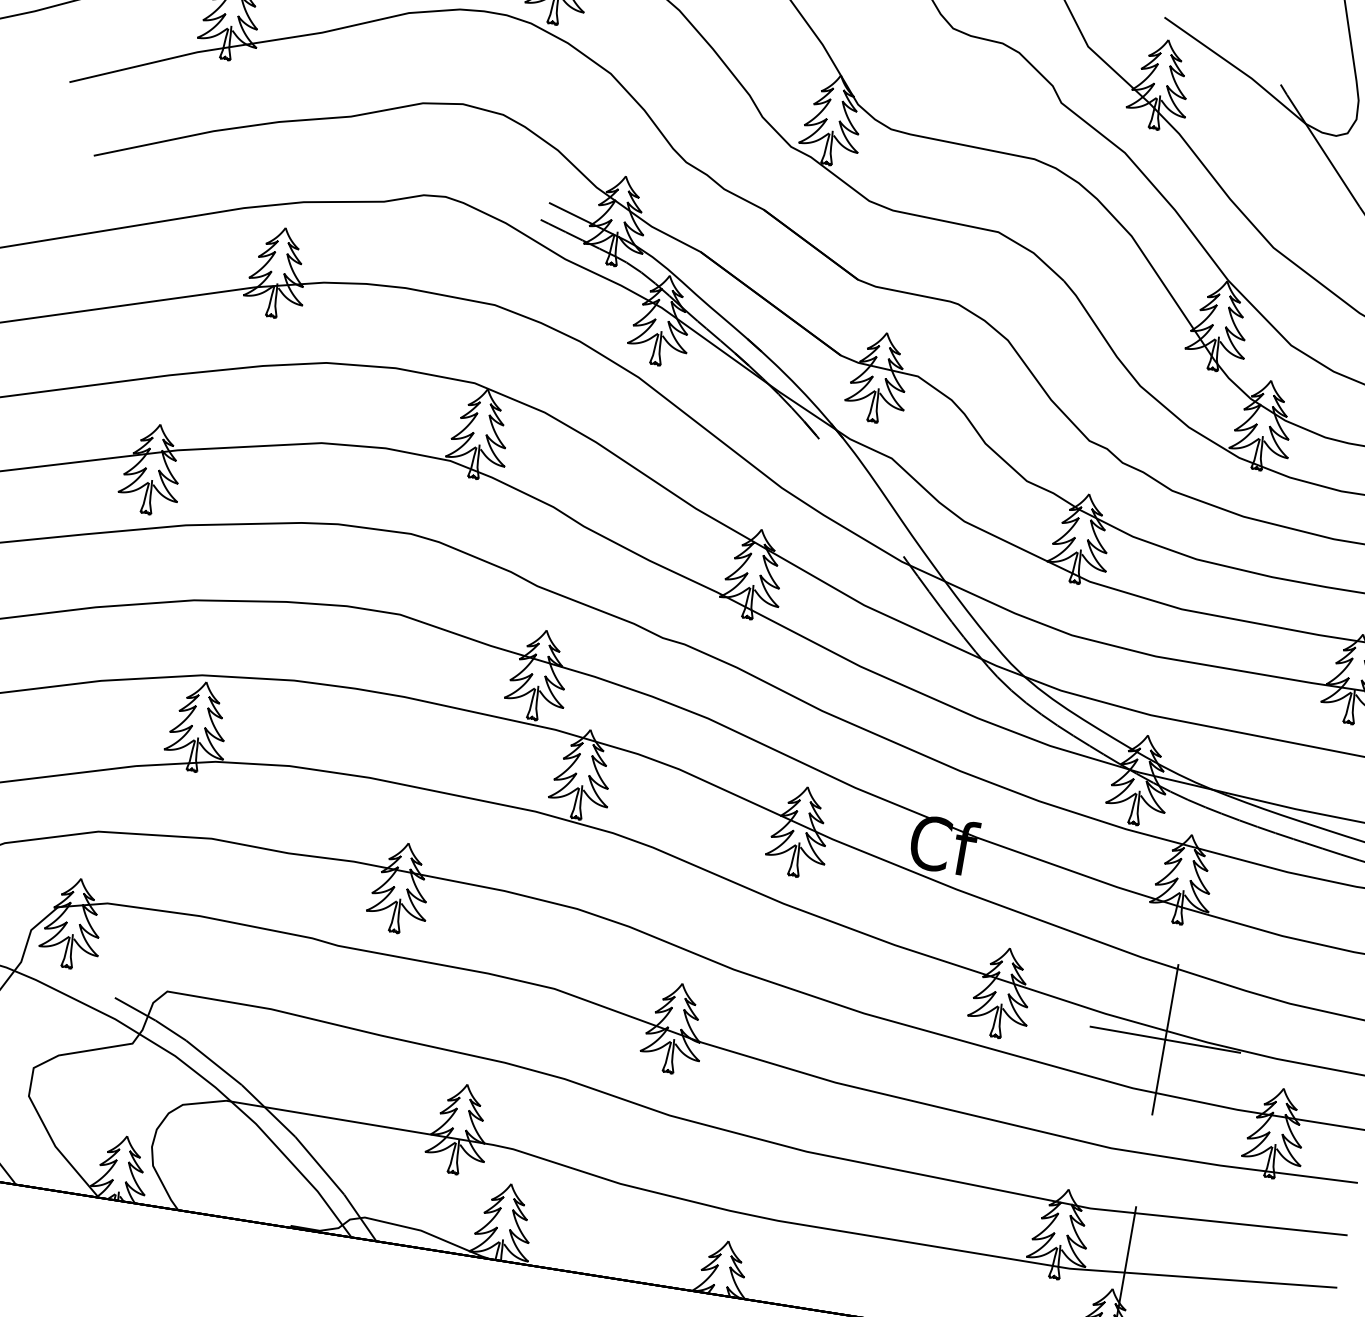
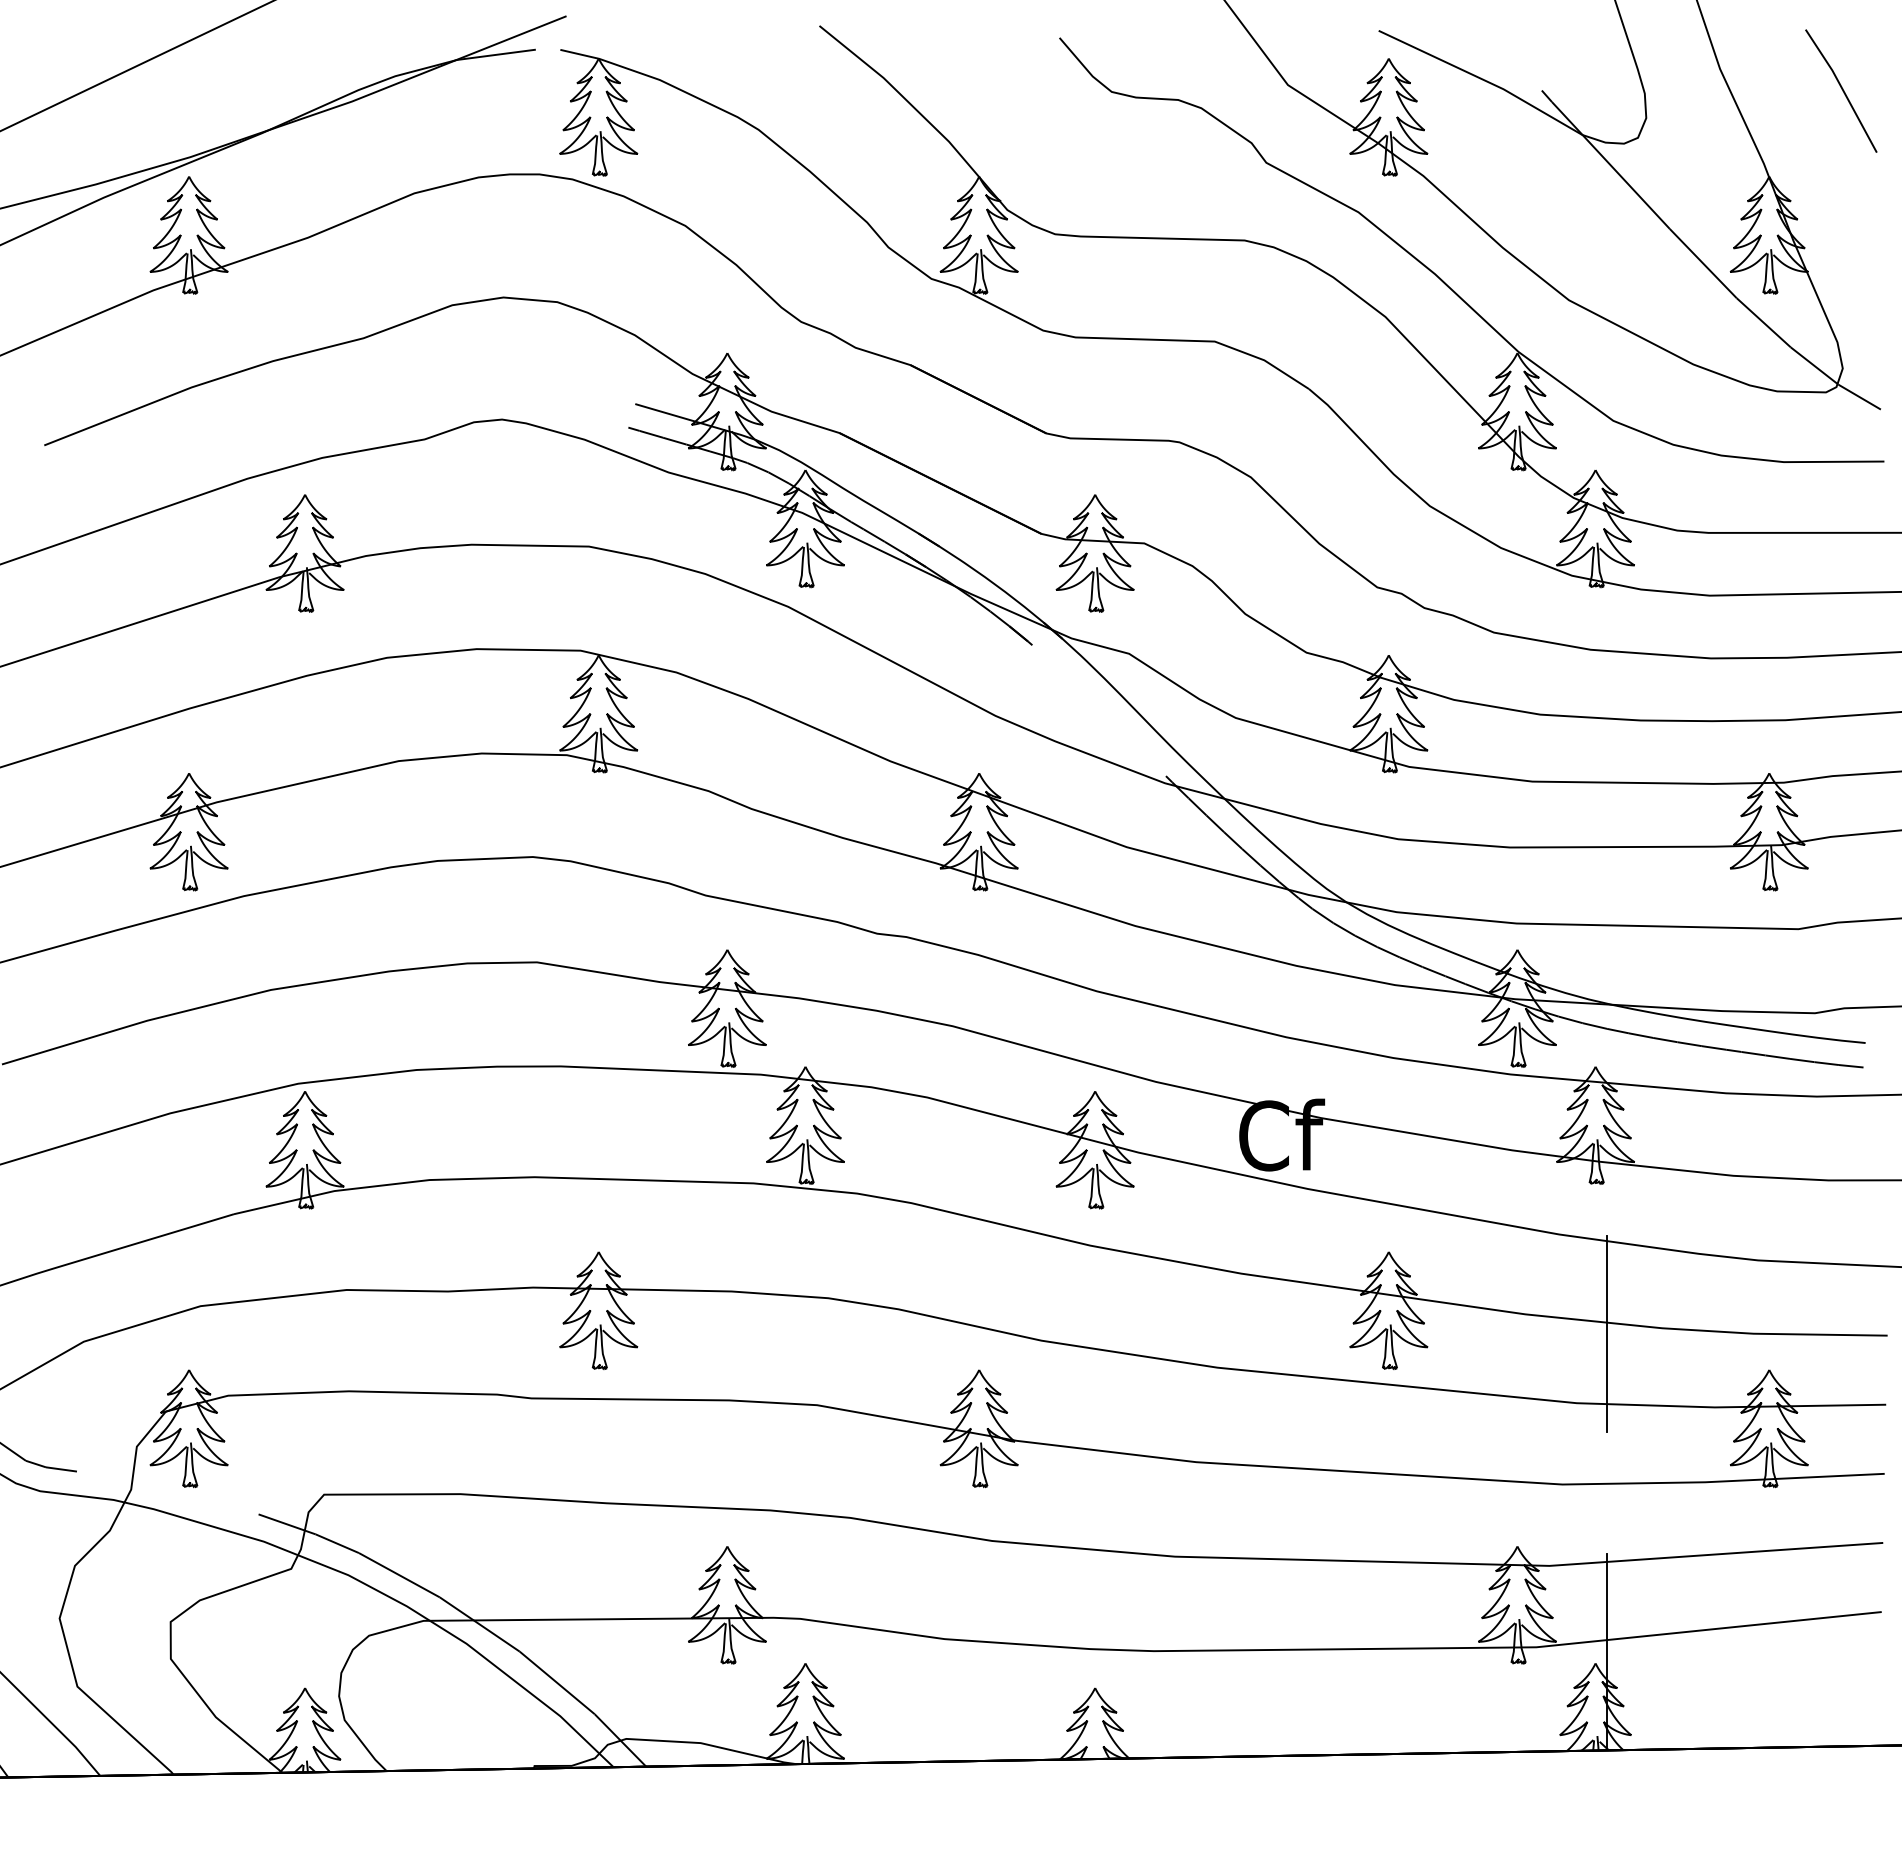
line: (1165, 1040) -> (1607, 1334), removed

